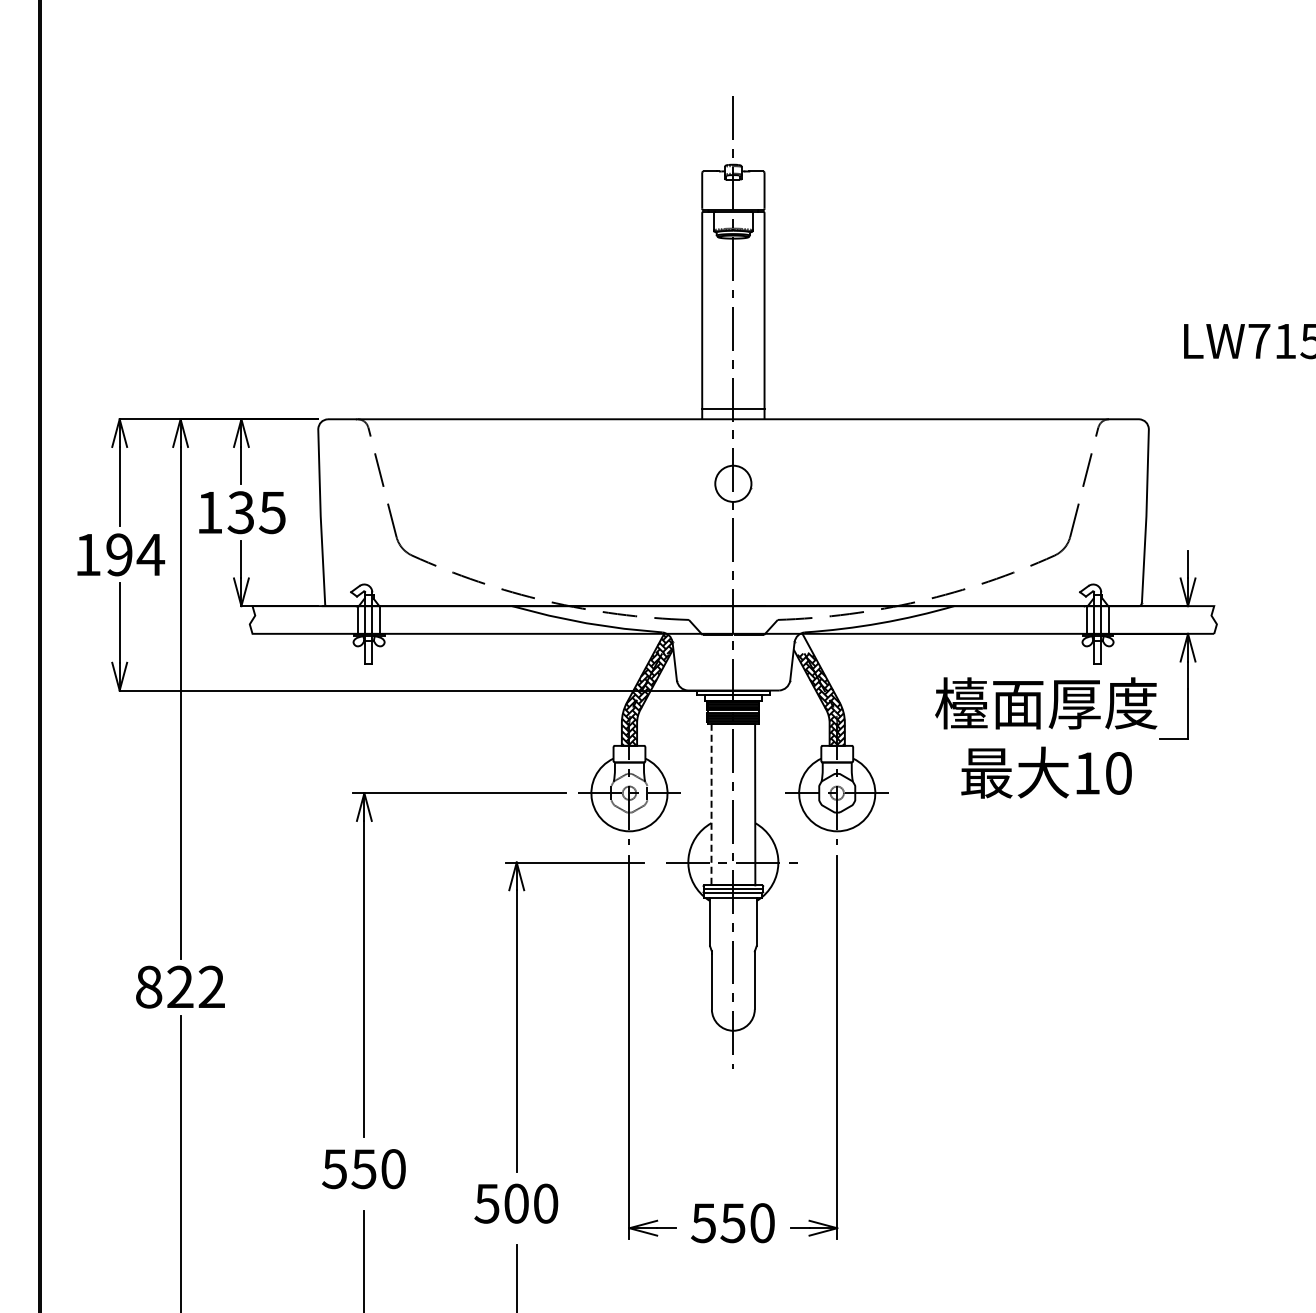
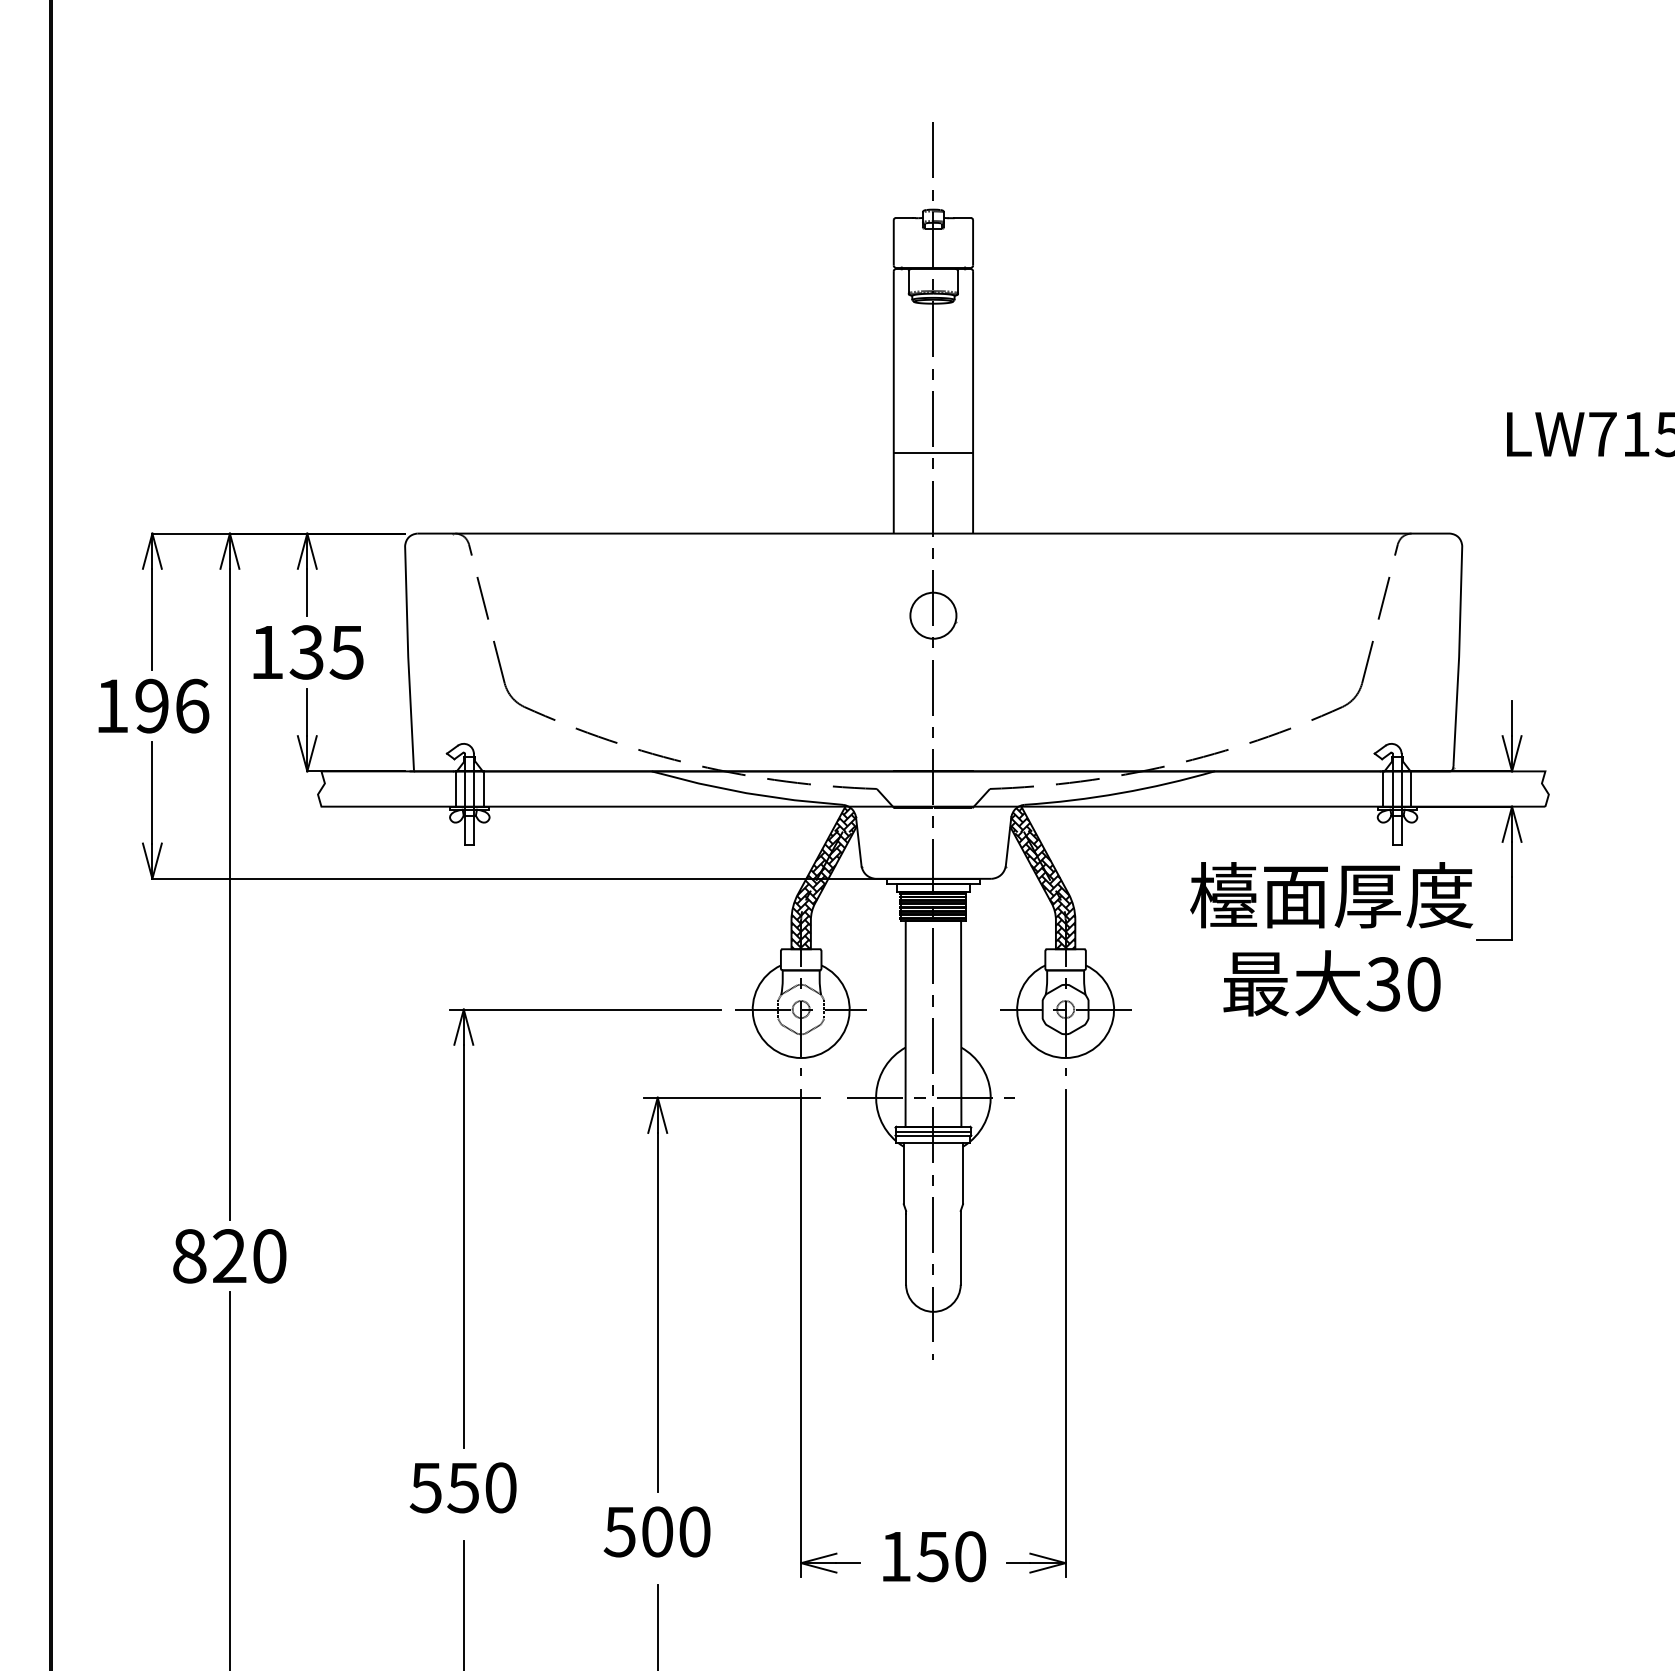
line: (733, 408) -> (933, 452), moved
text: (150, 554) -> (191, 705), 194 -> 196
hatch: (801, 644) -> (1020, 820), added
text: (1086, 773) -> (1382, 984), 10 -> 30
line: (711, 804) -> (905, 1023), dashed -> solid
text: (211, 986) -> (269, 1255), 822 -> 820
text: (703, 1223) -> (895, 1557), 550 -> 150

